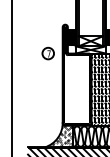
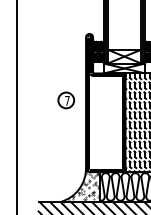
part: (47, 53) -> (65, 100), moved

